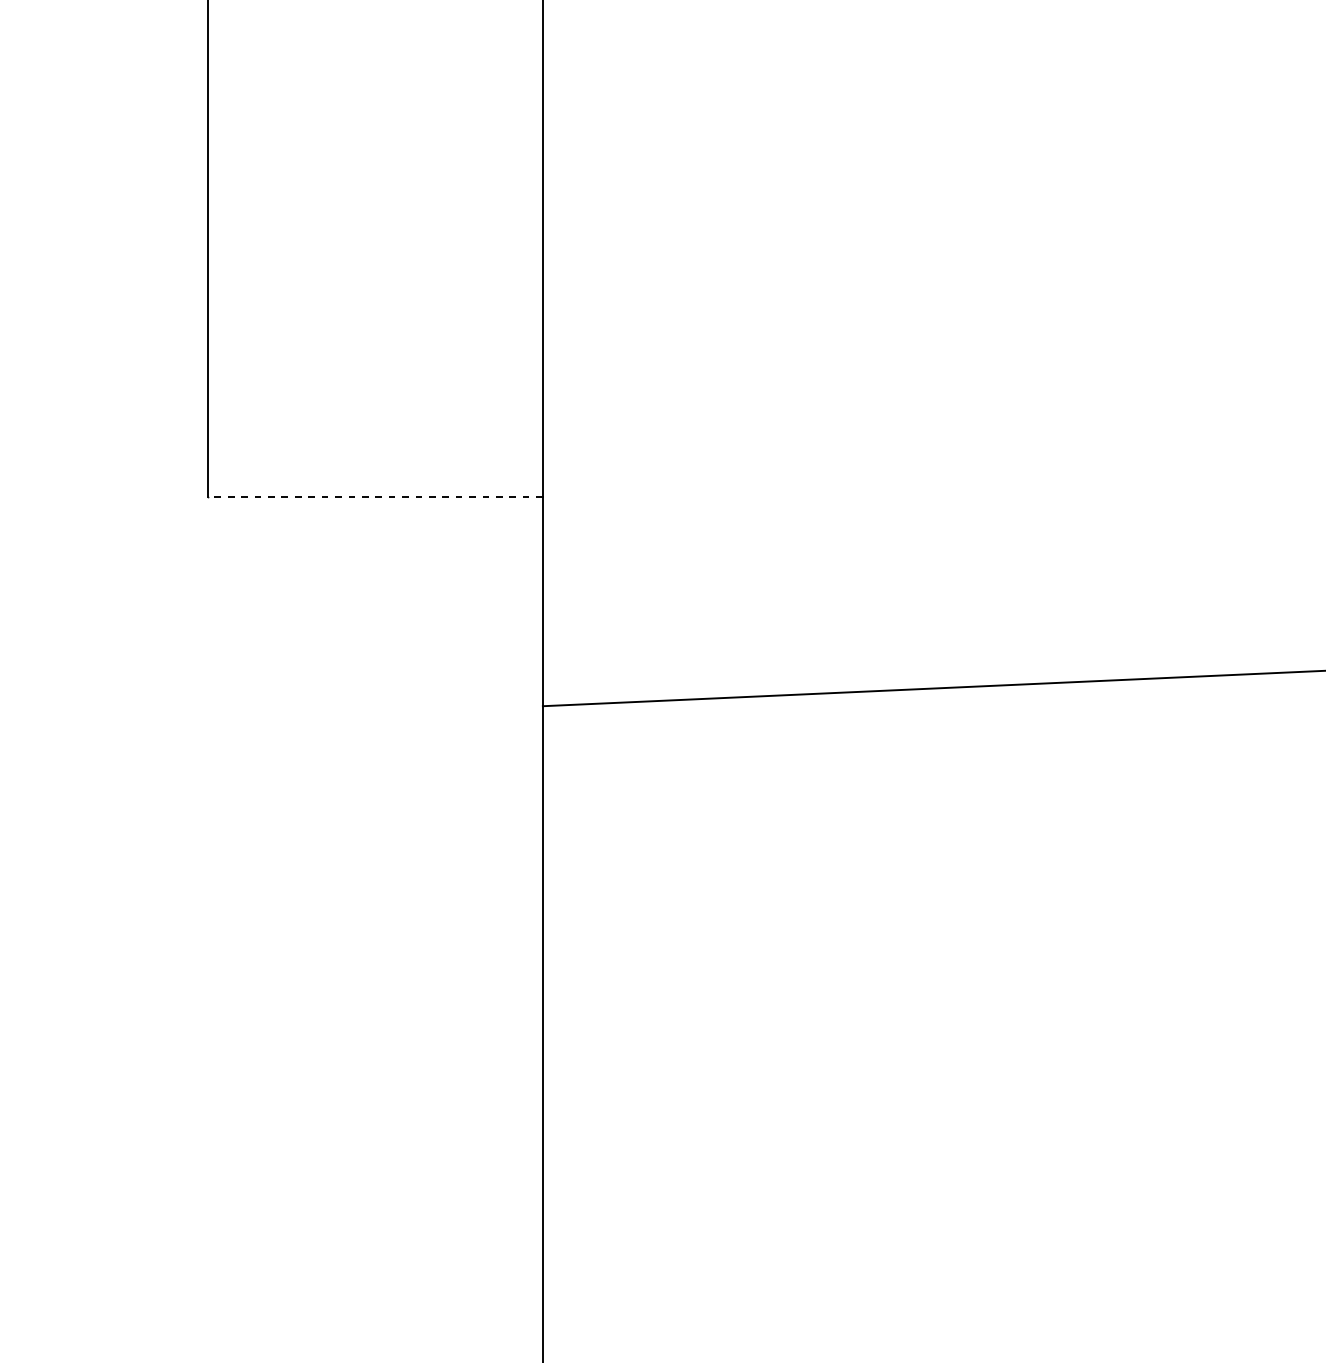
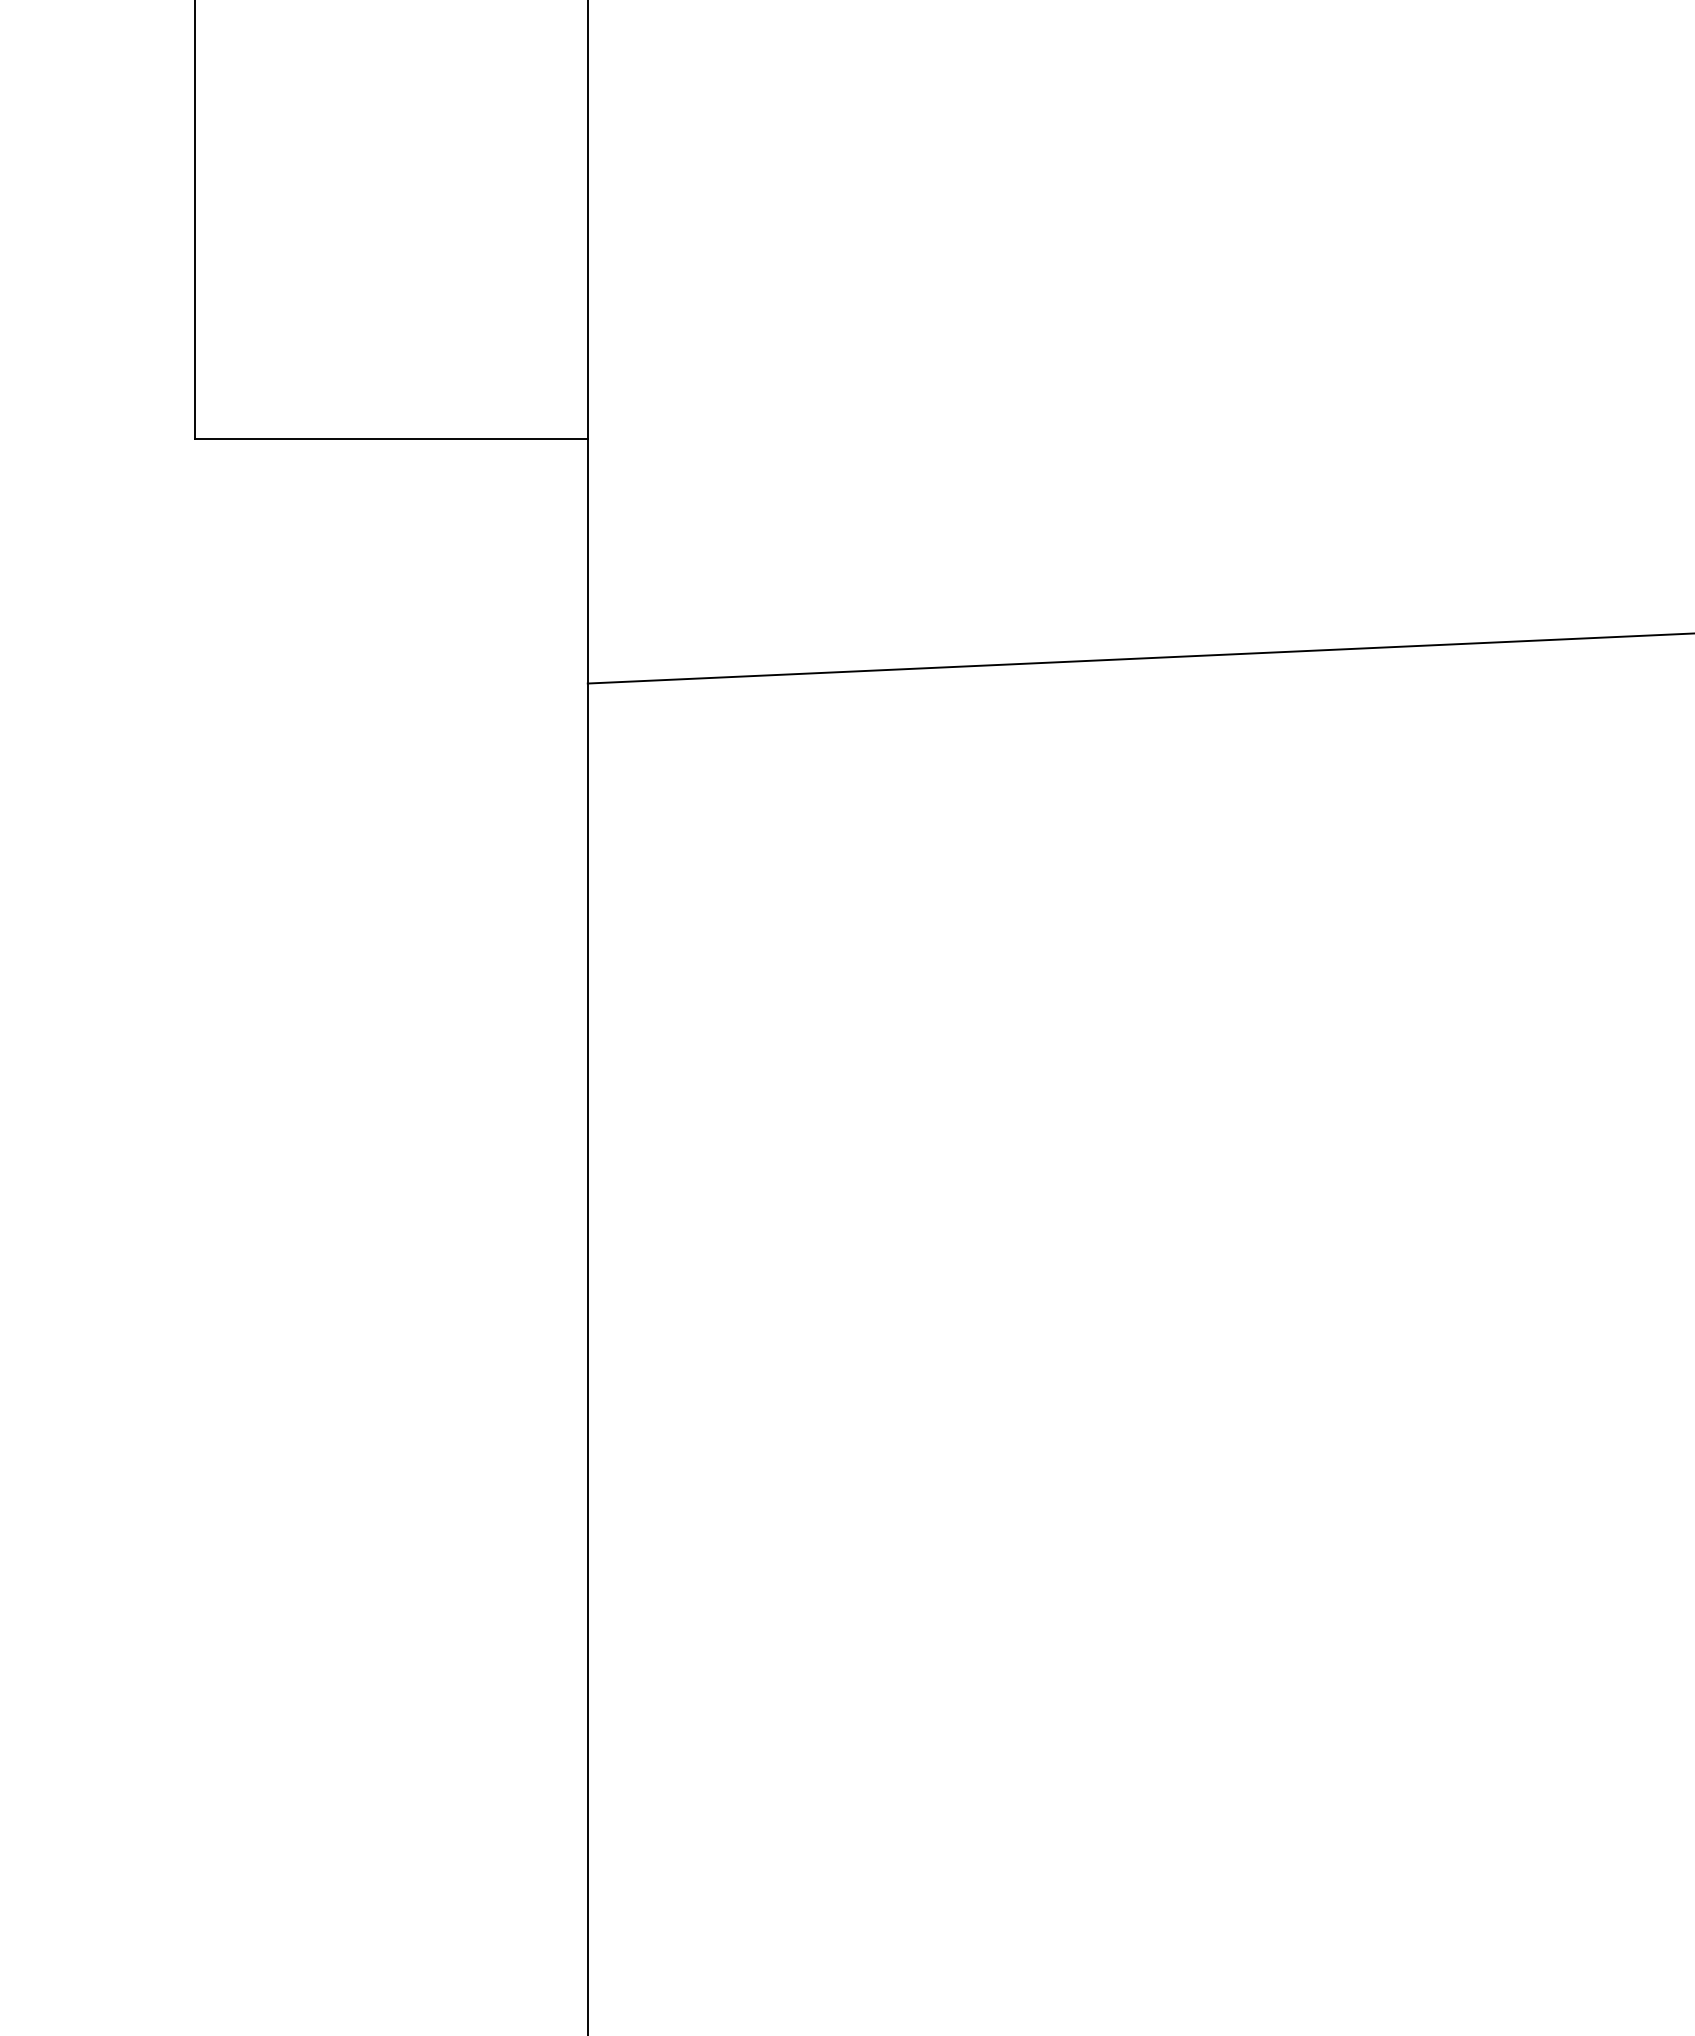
line: (375, 496) -> (391, 438), dashed -> solid

